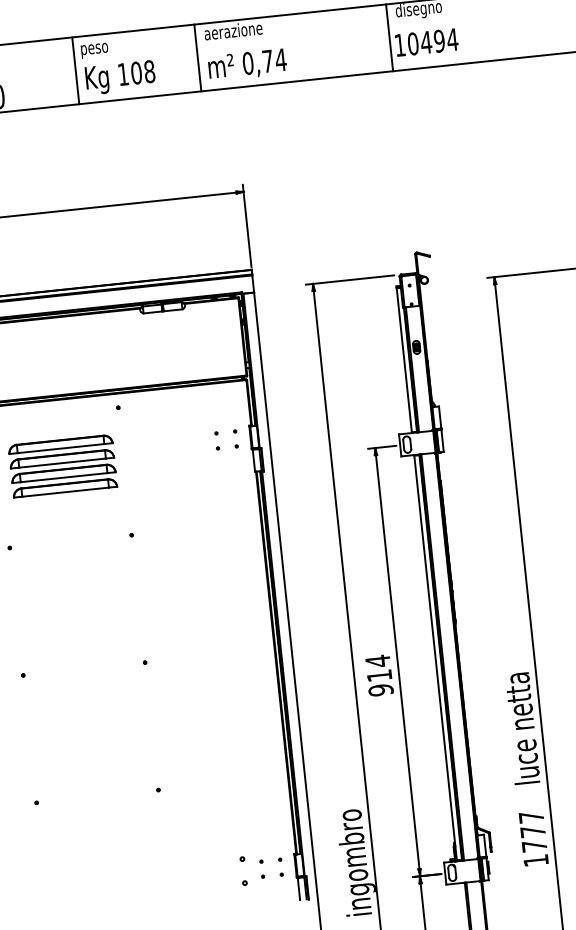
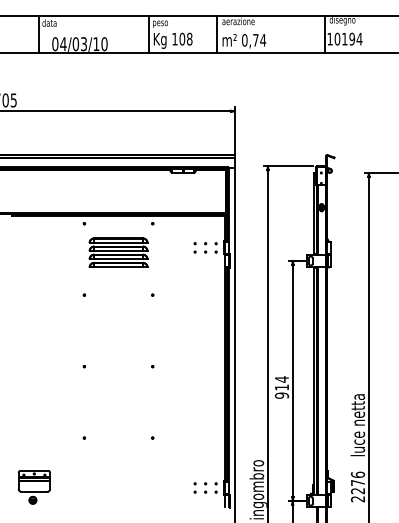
text: (425, 43) -> (344, 39), 10494 -> 10194
part: (197, 442) -> (194, 247), added
text: (534, 837) -> (358, 486), 1777 -> 2276
part: (242, 870) -> (194, 487), size x0.62

